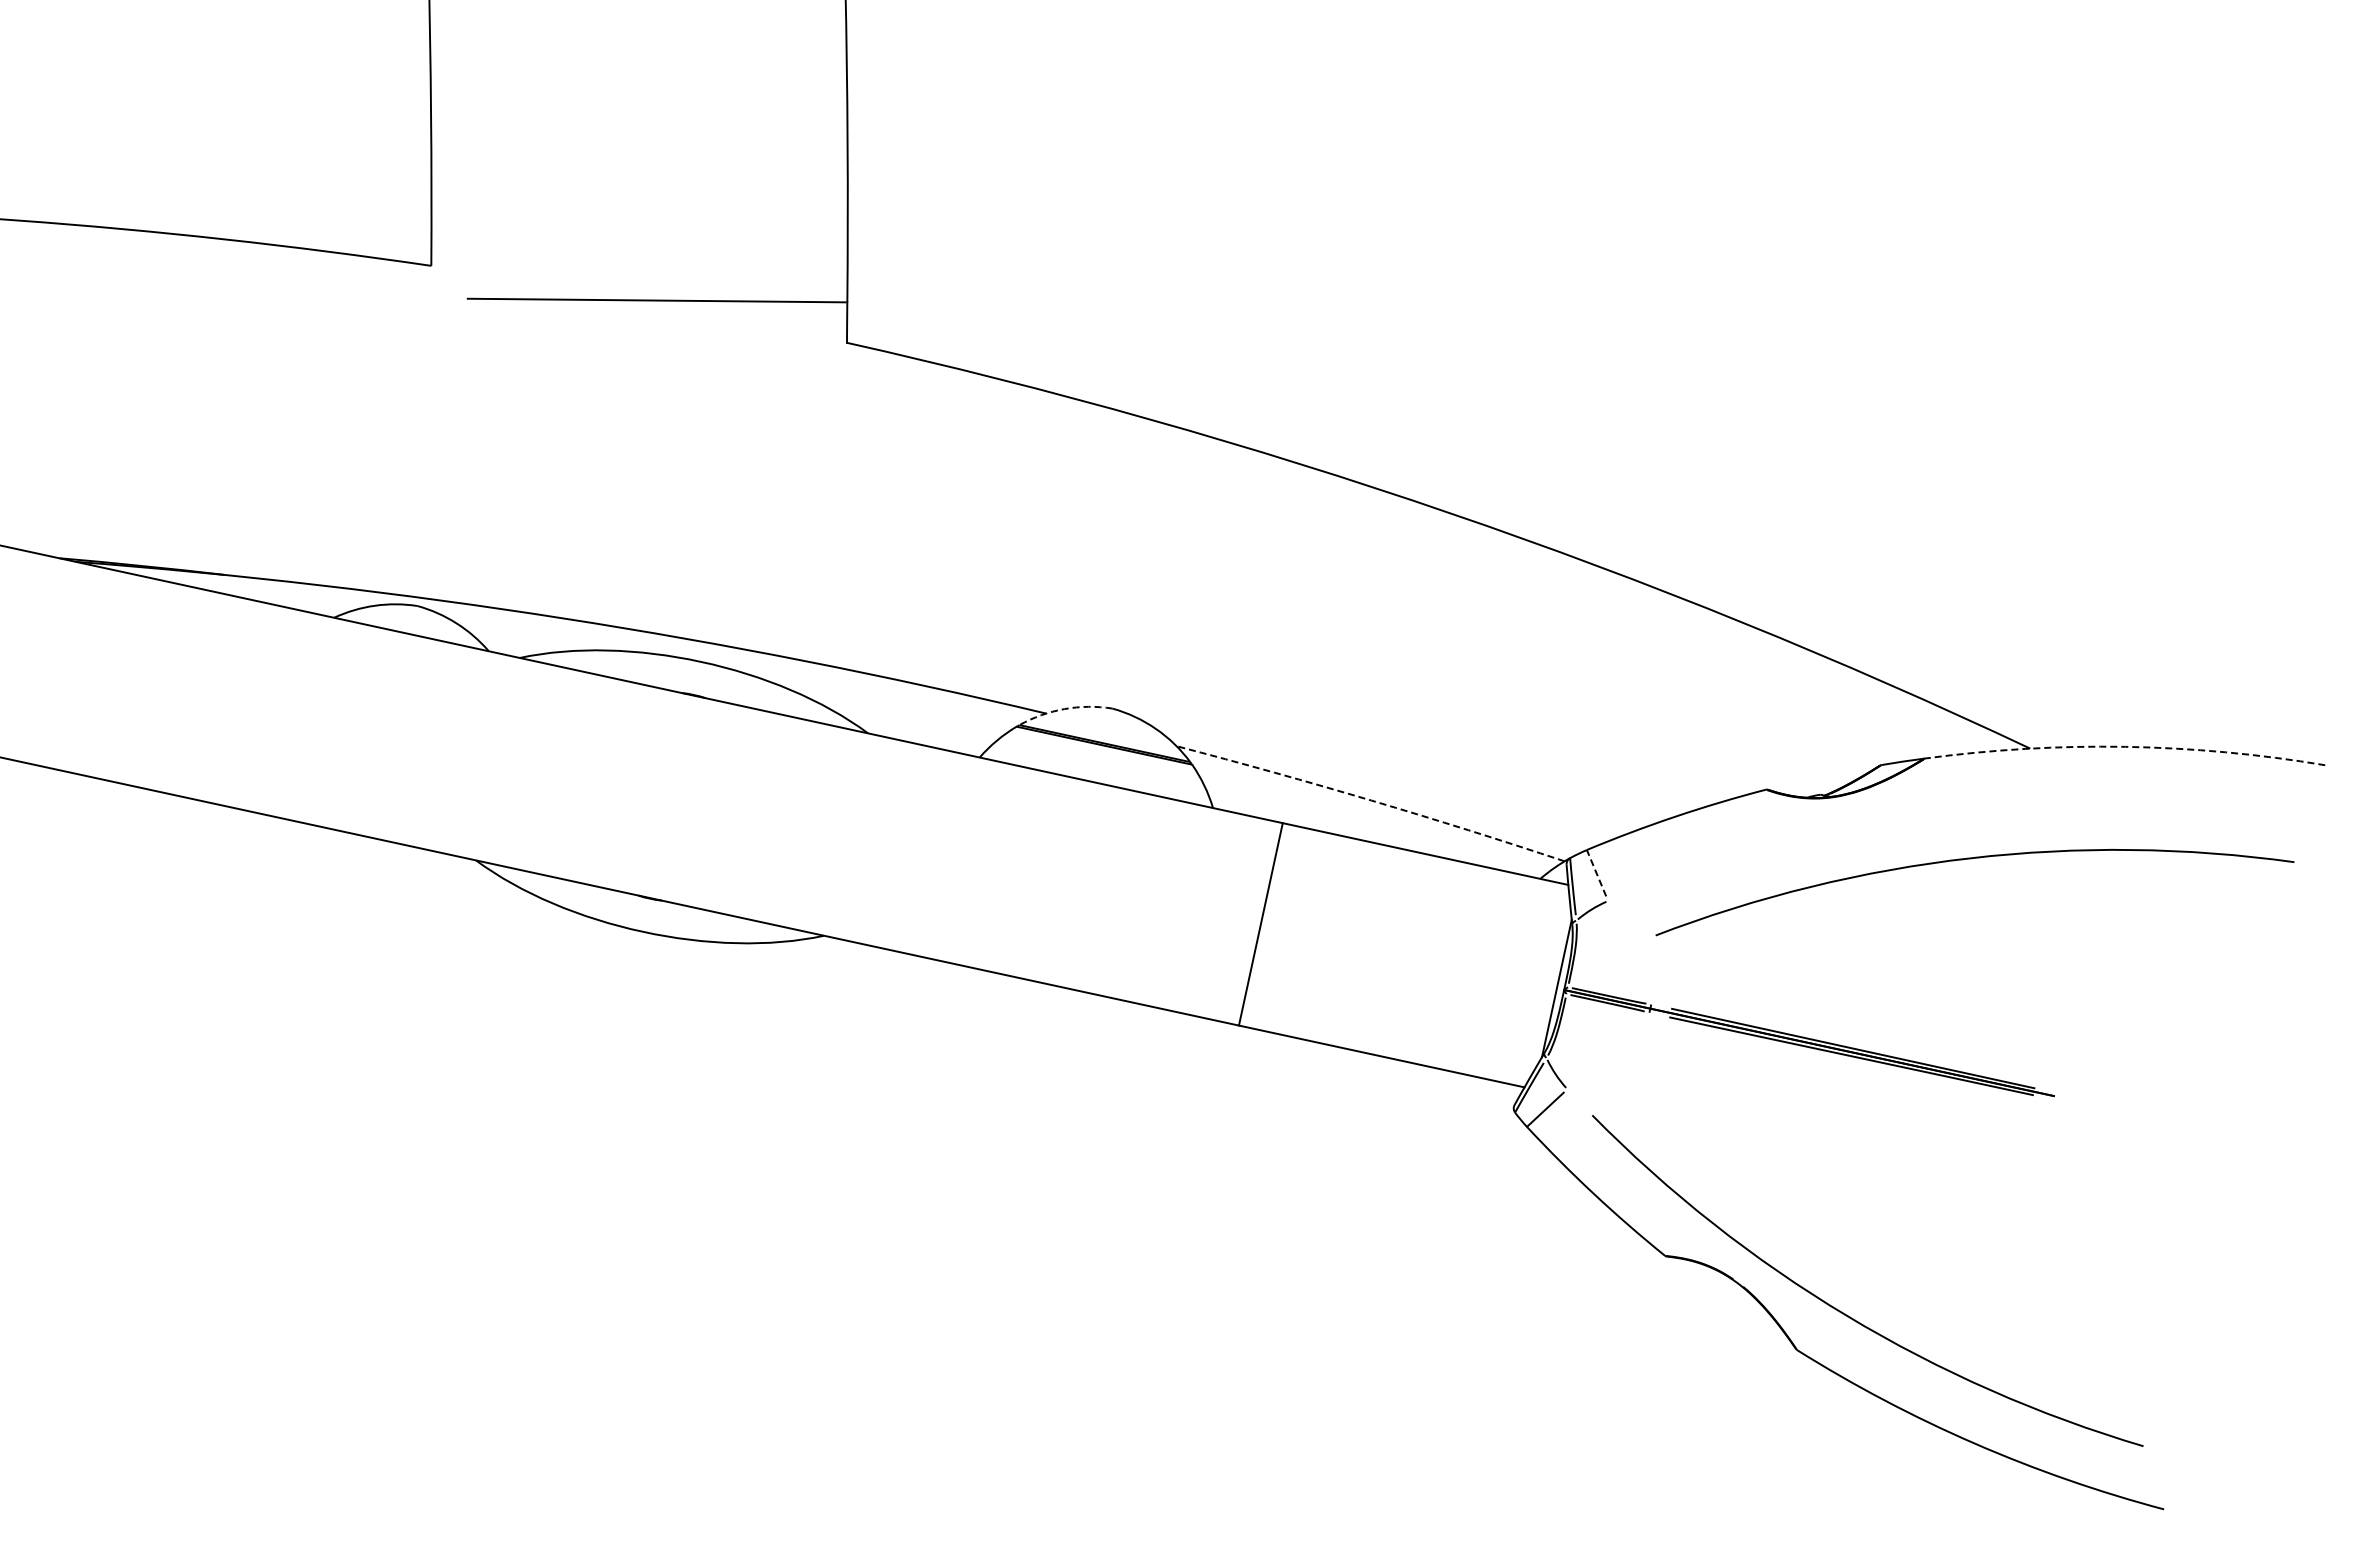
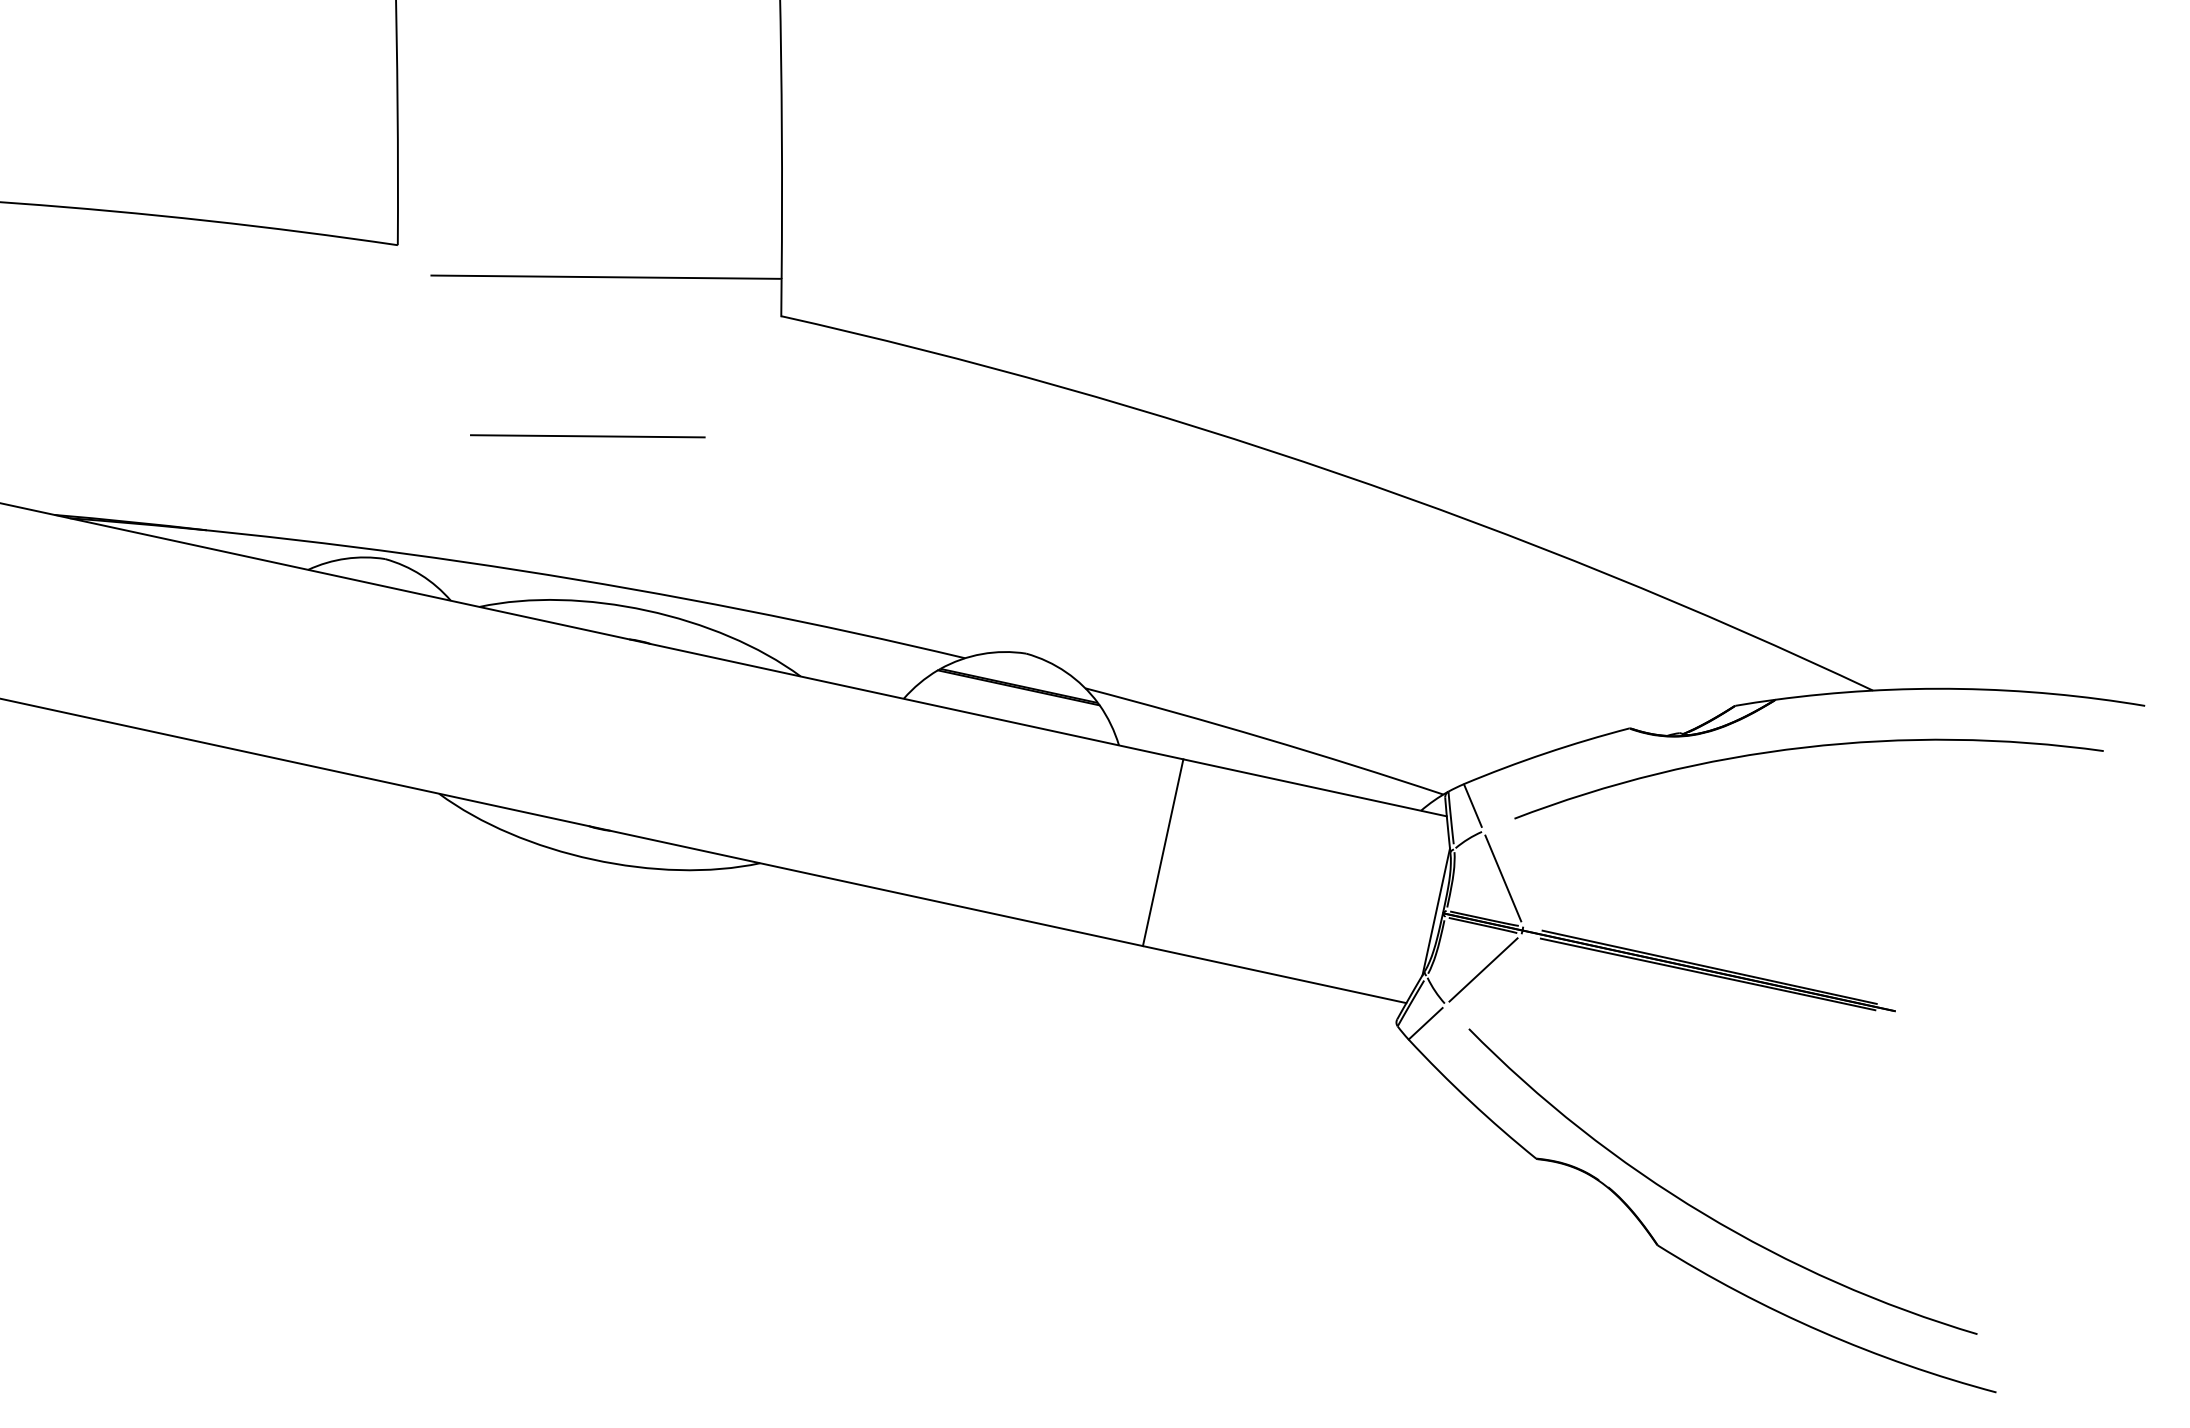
line: (636, 472) -> (587, 435), added
arc: (1064, 709) -> (981, 654), dashed -> solid
arc: (2125, 746) -> (1960, 688), dashed -> solid
arc: (1371, 800) -> (1265, 738), dashed -> solid
arc: (1971, 859) -> (1805, 748), moved
line: (1596, 872) -> (1472, 804), dashed -> solid
line: (1629, 951) -> (1503, 877), added
line: (1608, 1051) -> (1483, 970), added

